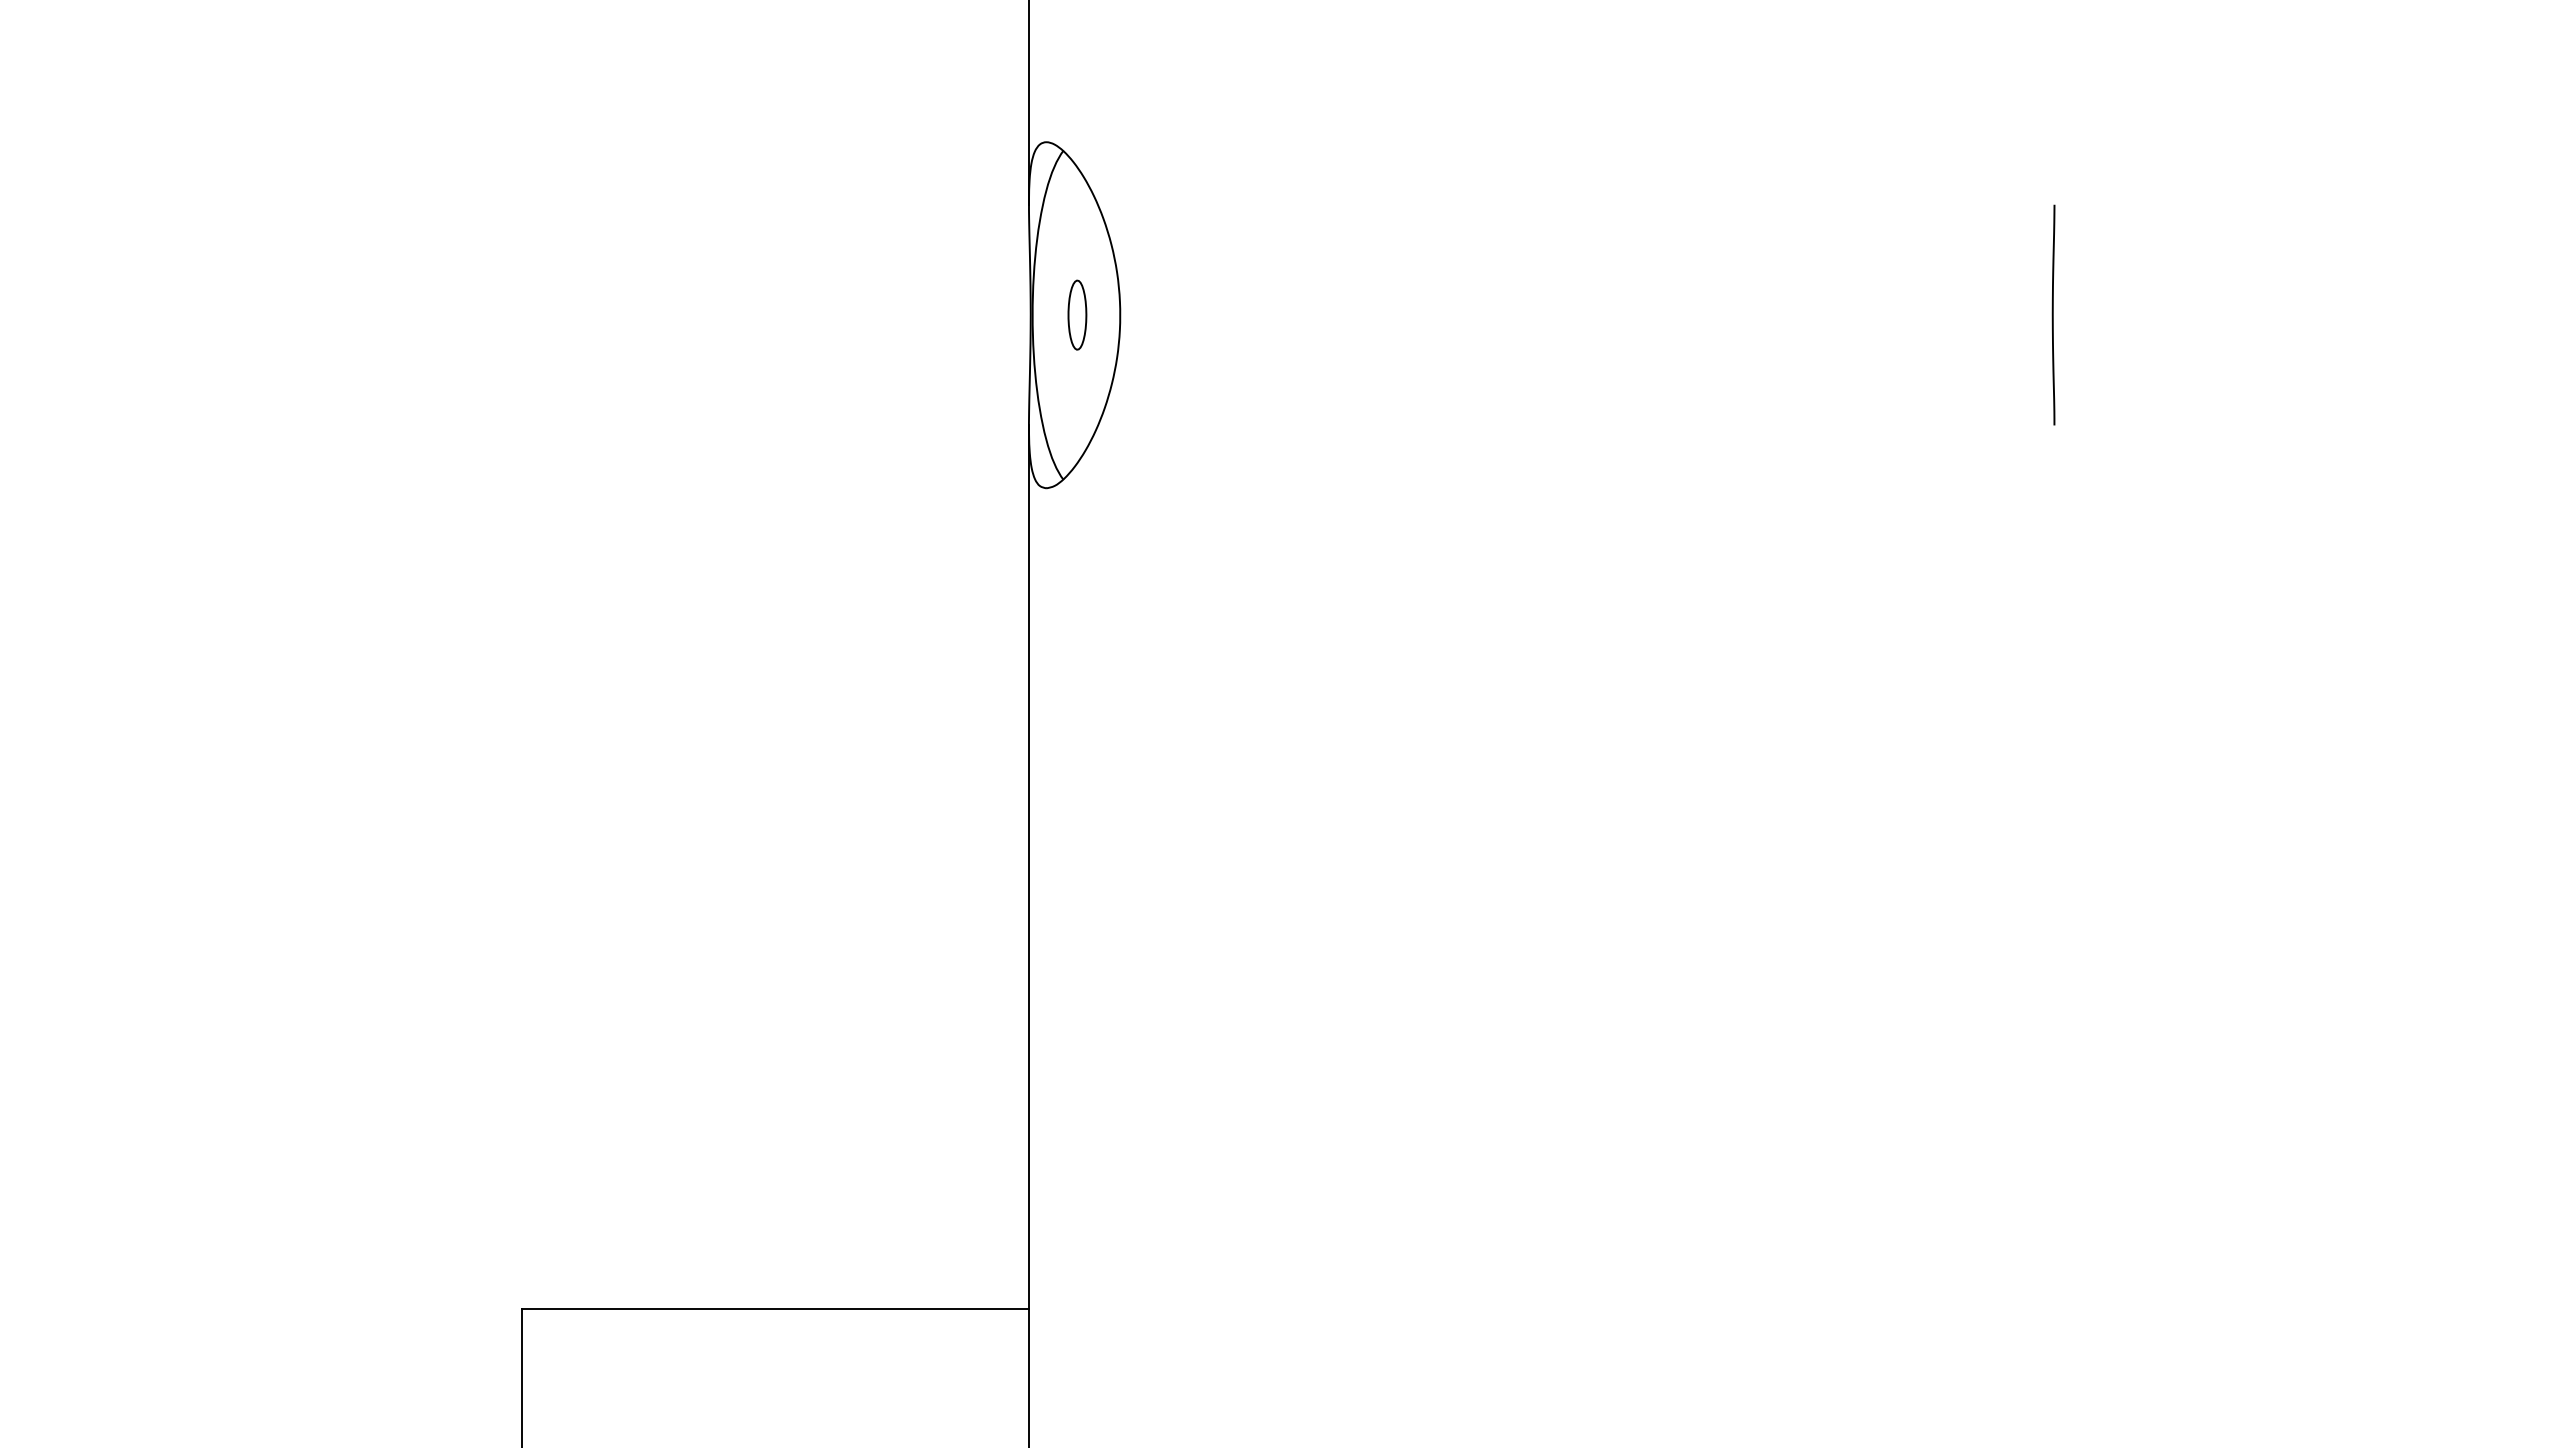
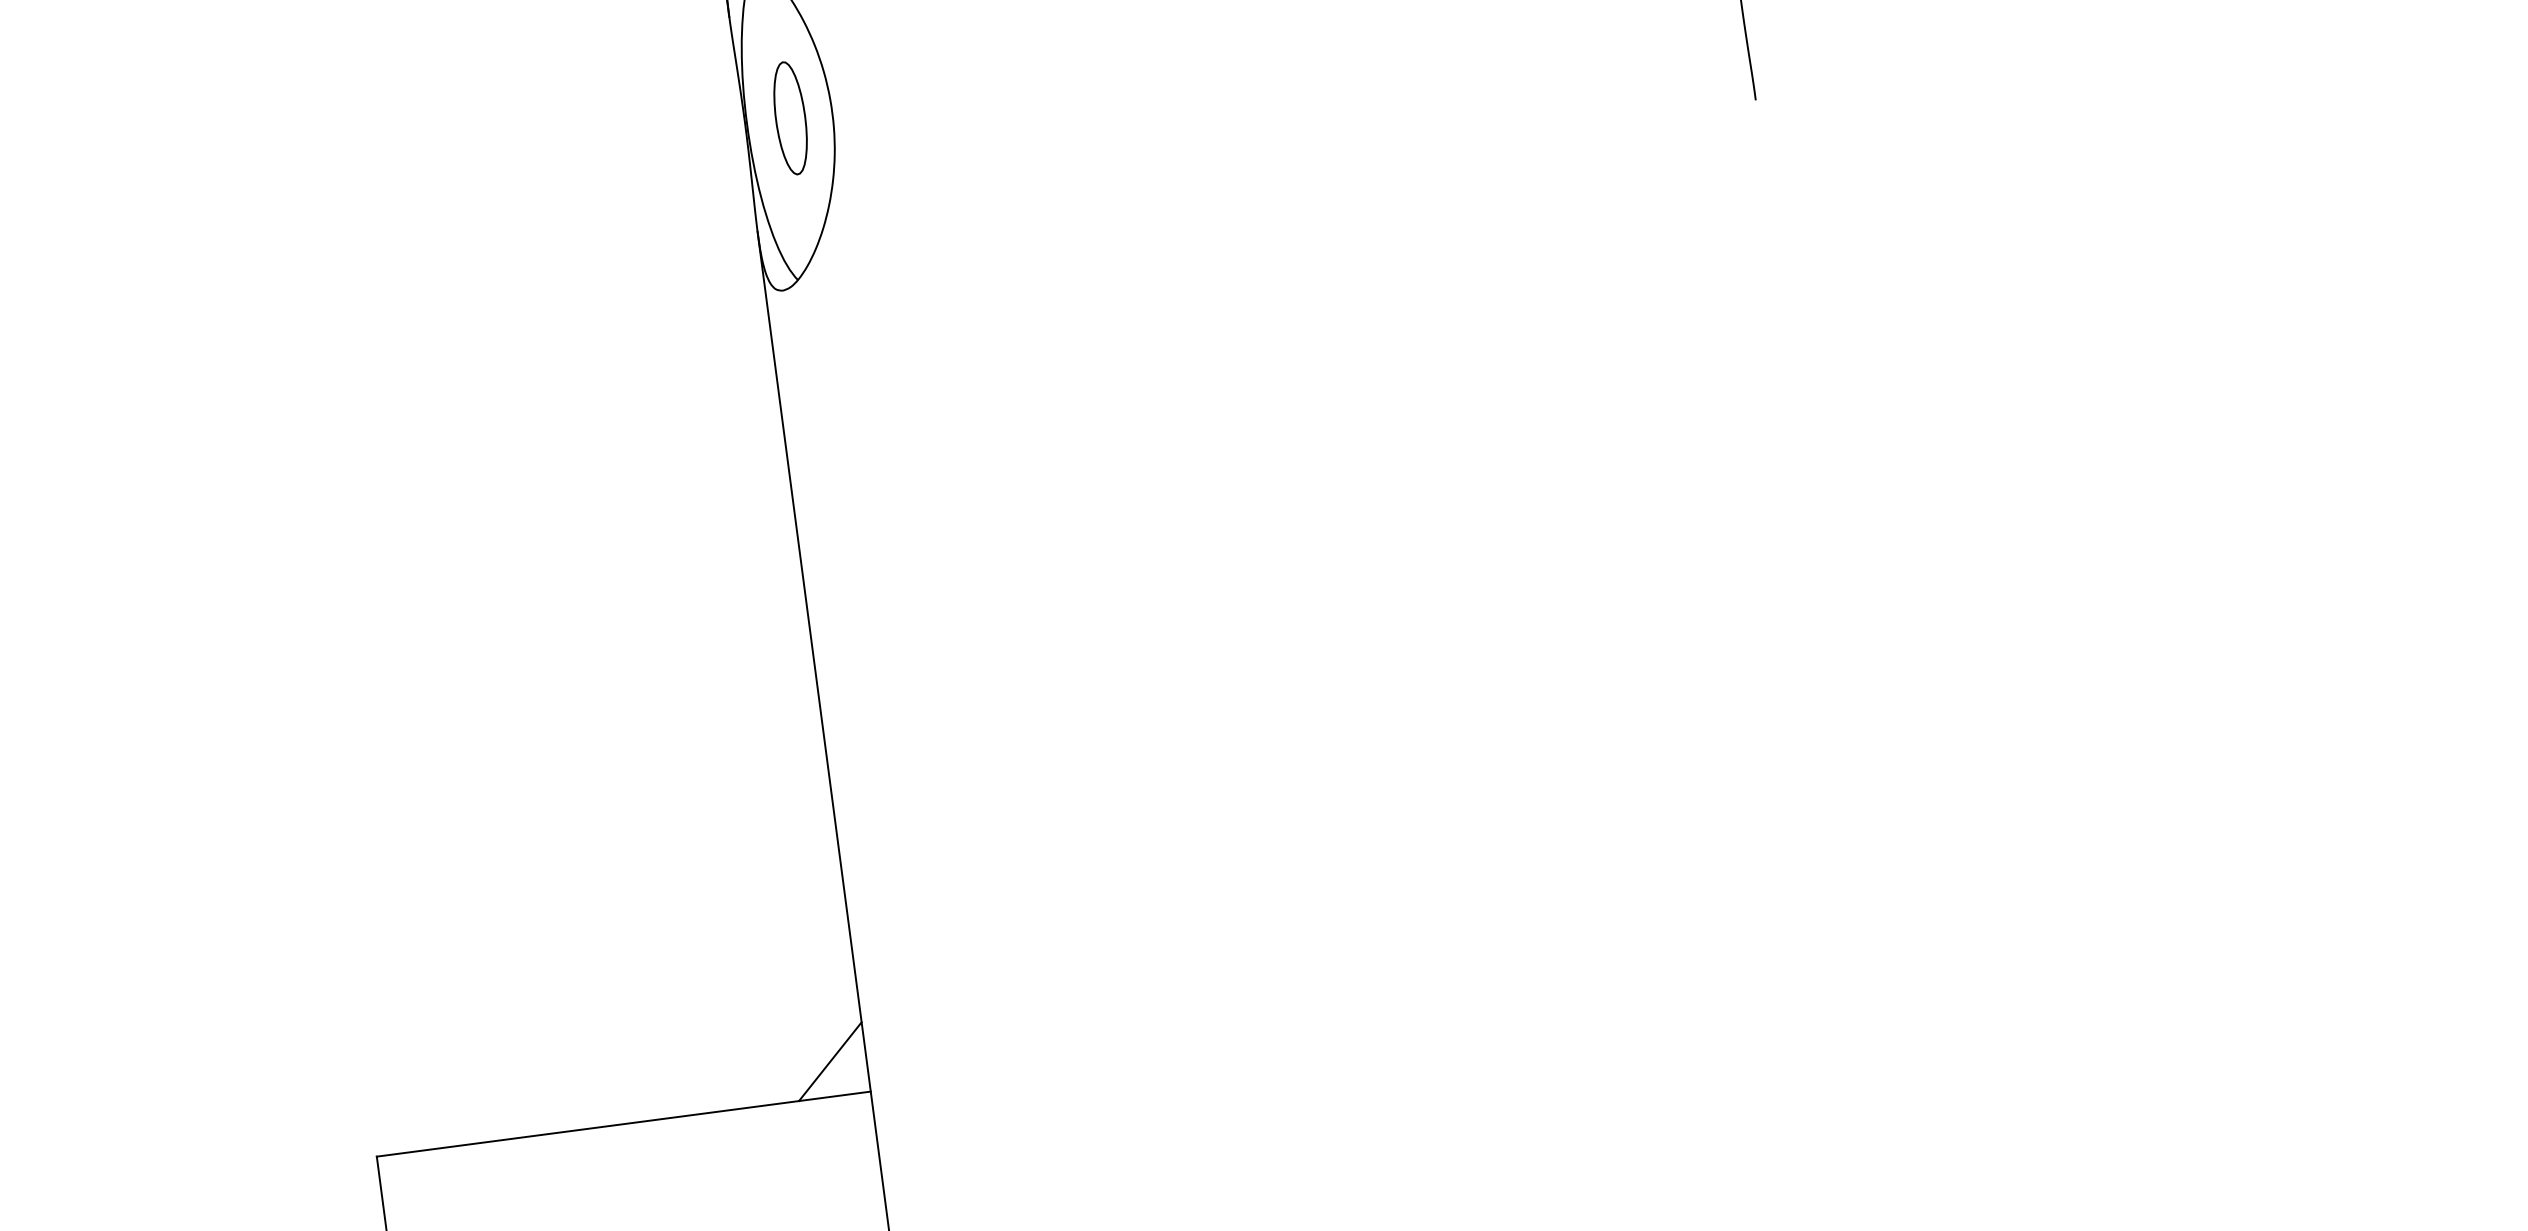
part: (1077, 314) -> (790, 117), size x1.67
line: (991, 1272) -> (829, 1061), added

